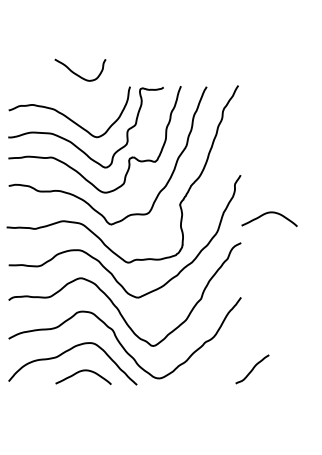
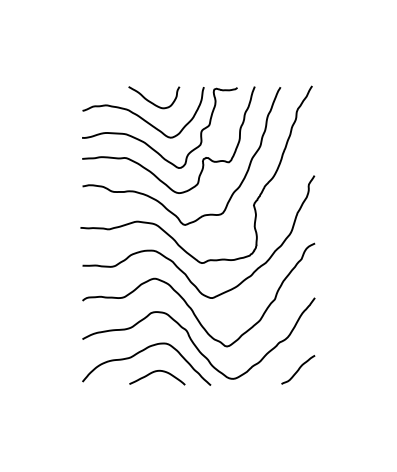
curve: (77, 74) -> (151, 101), moved
curve: (267, 214) -> (341, 214), removed
curve: (252, 369) -> (298, 369), moved

